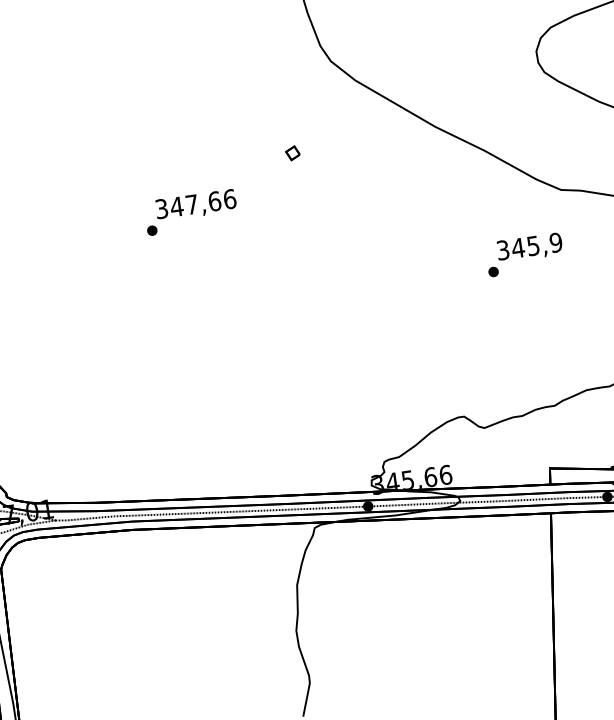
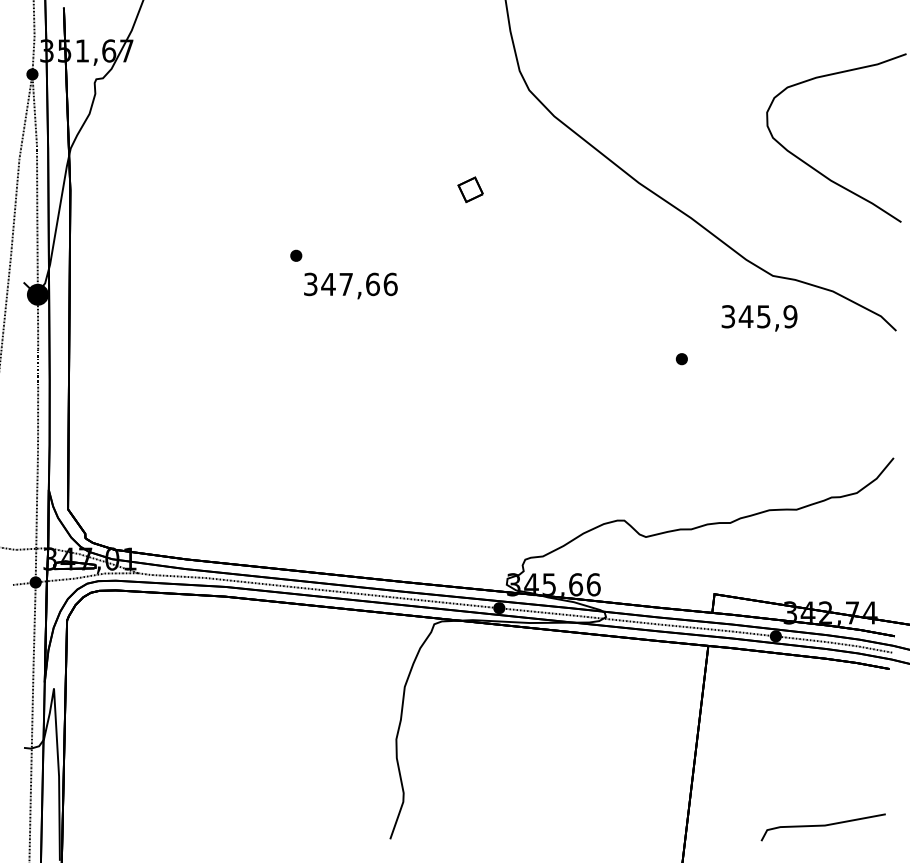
part: (292, 152) -> (470, 189), size x1.6
text: (195, 205) -> (350, 285), moved
text: (529, 247) -> (759, 318), moved

